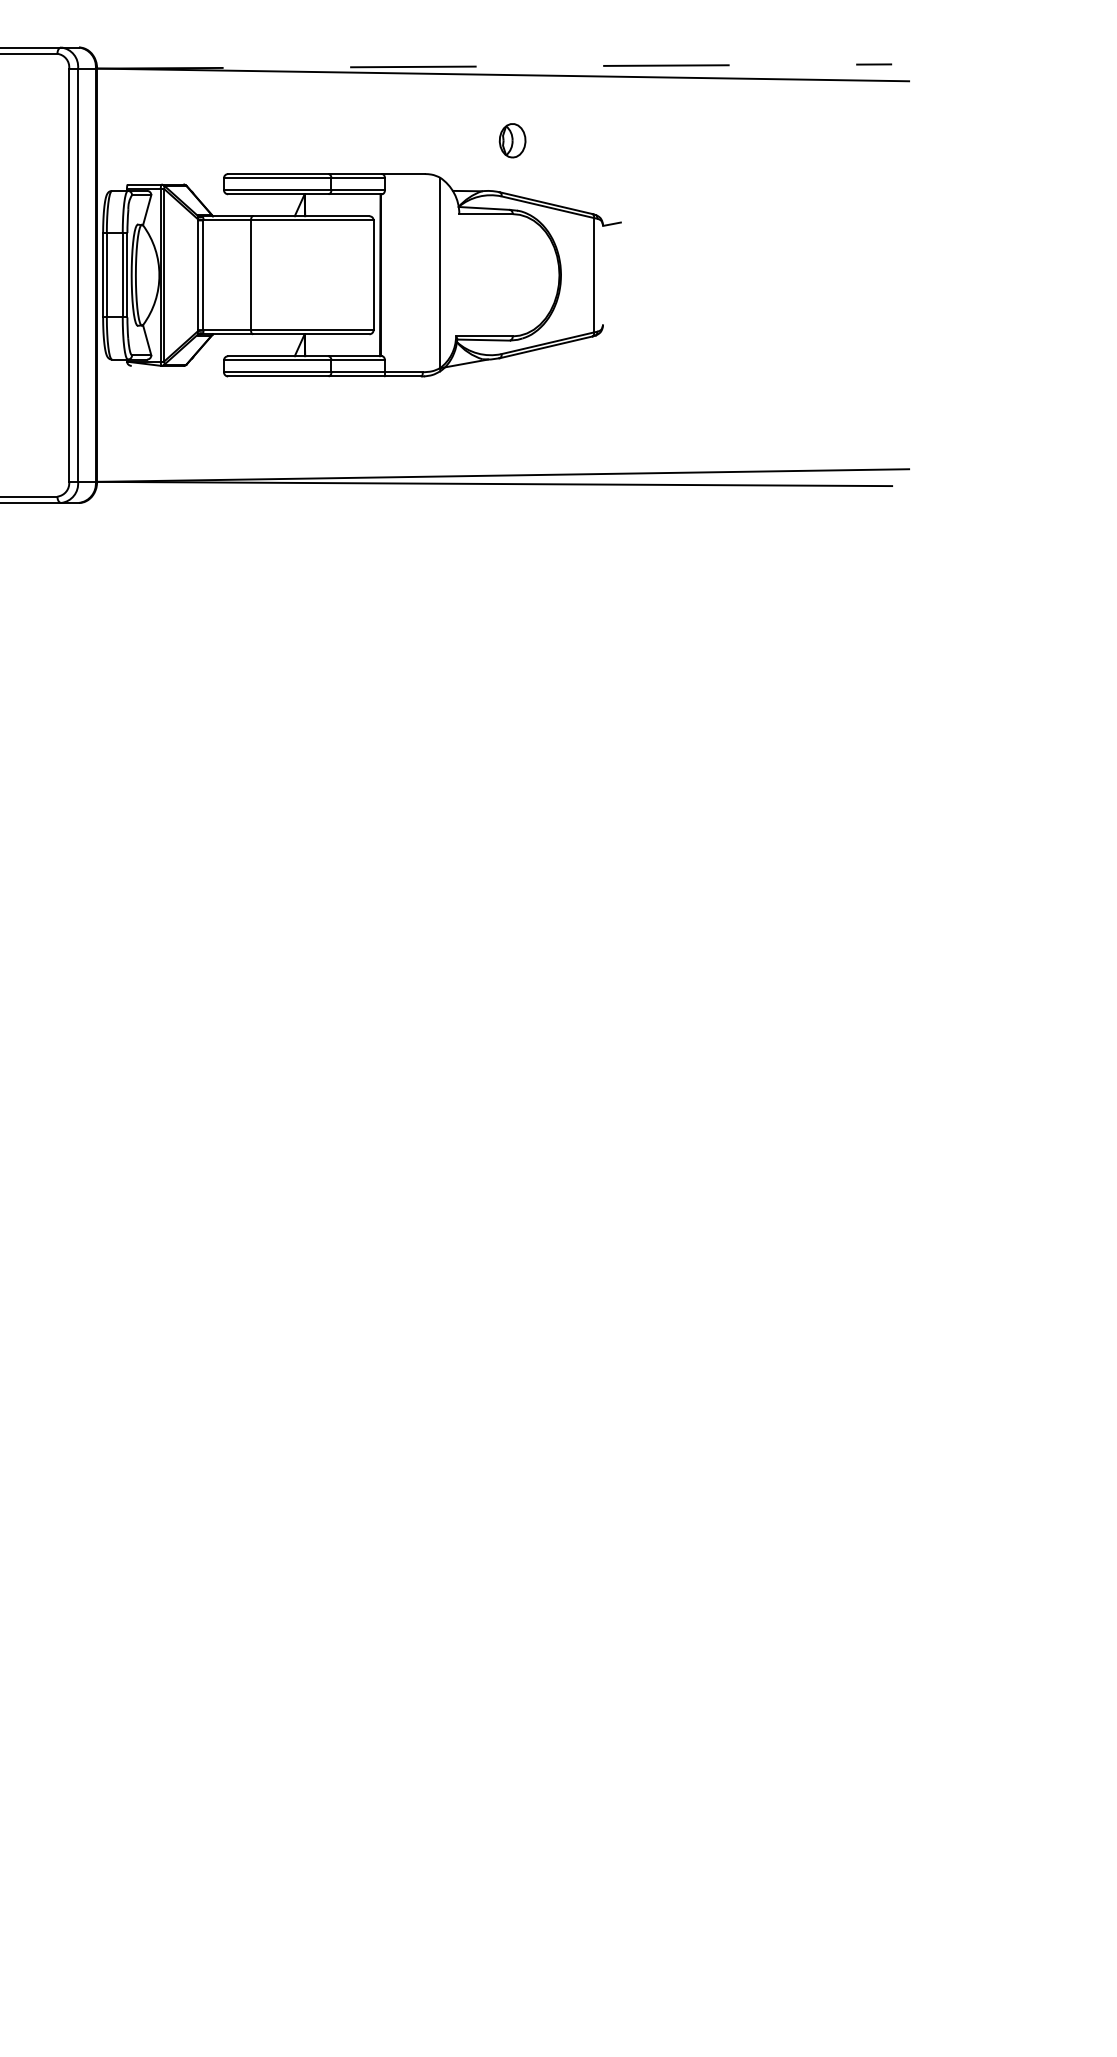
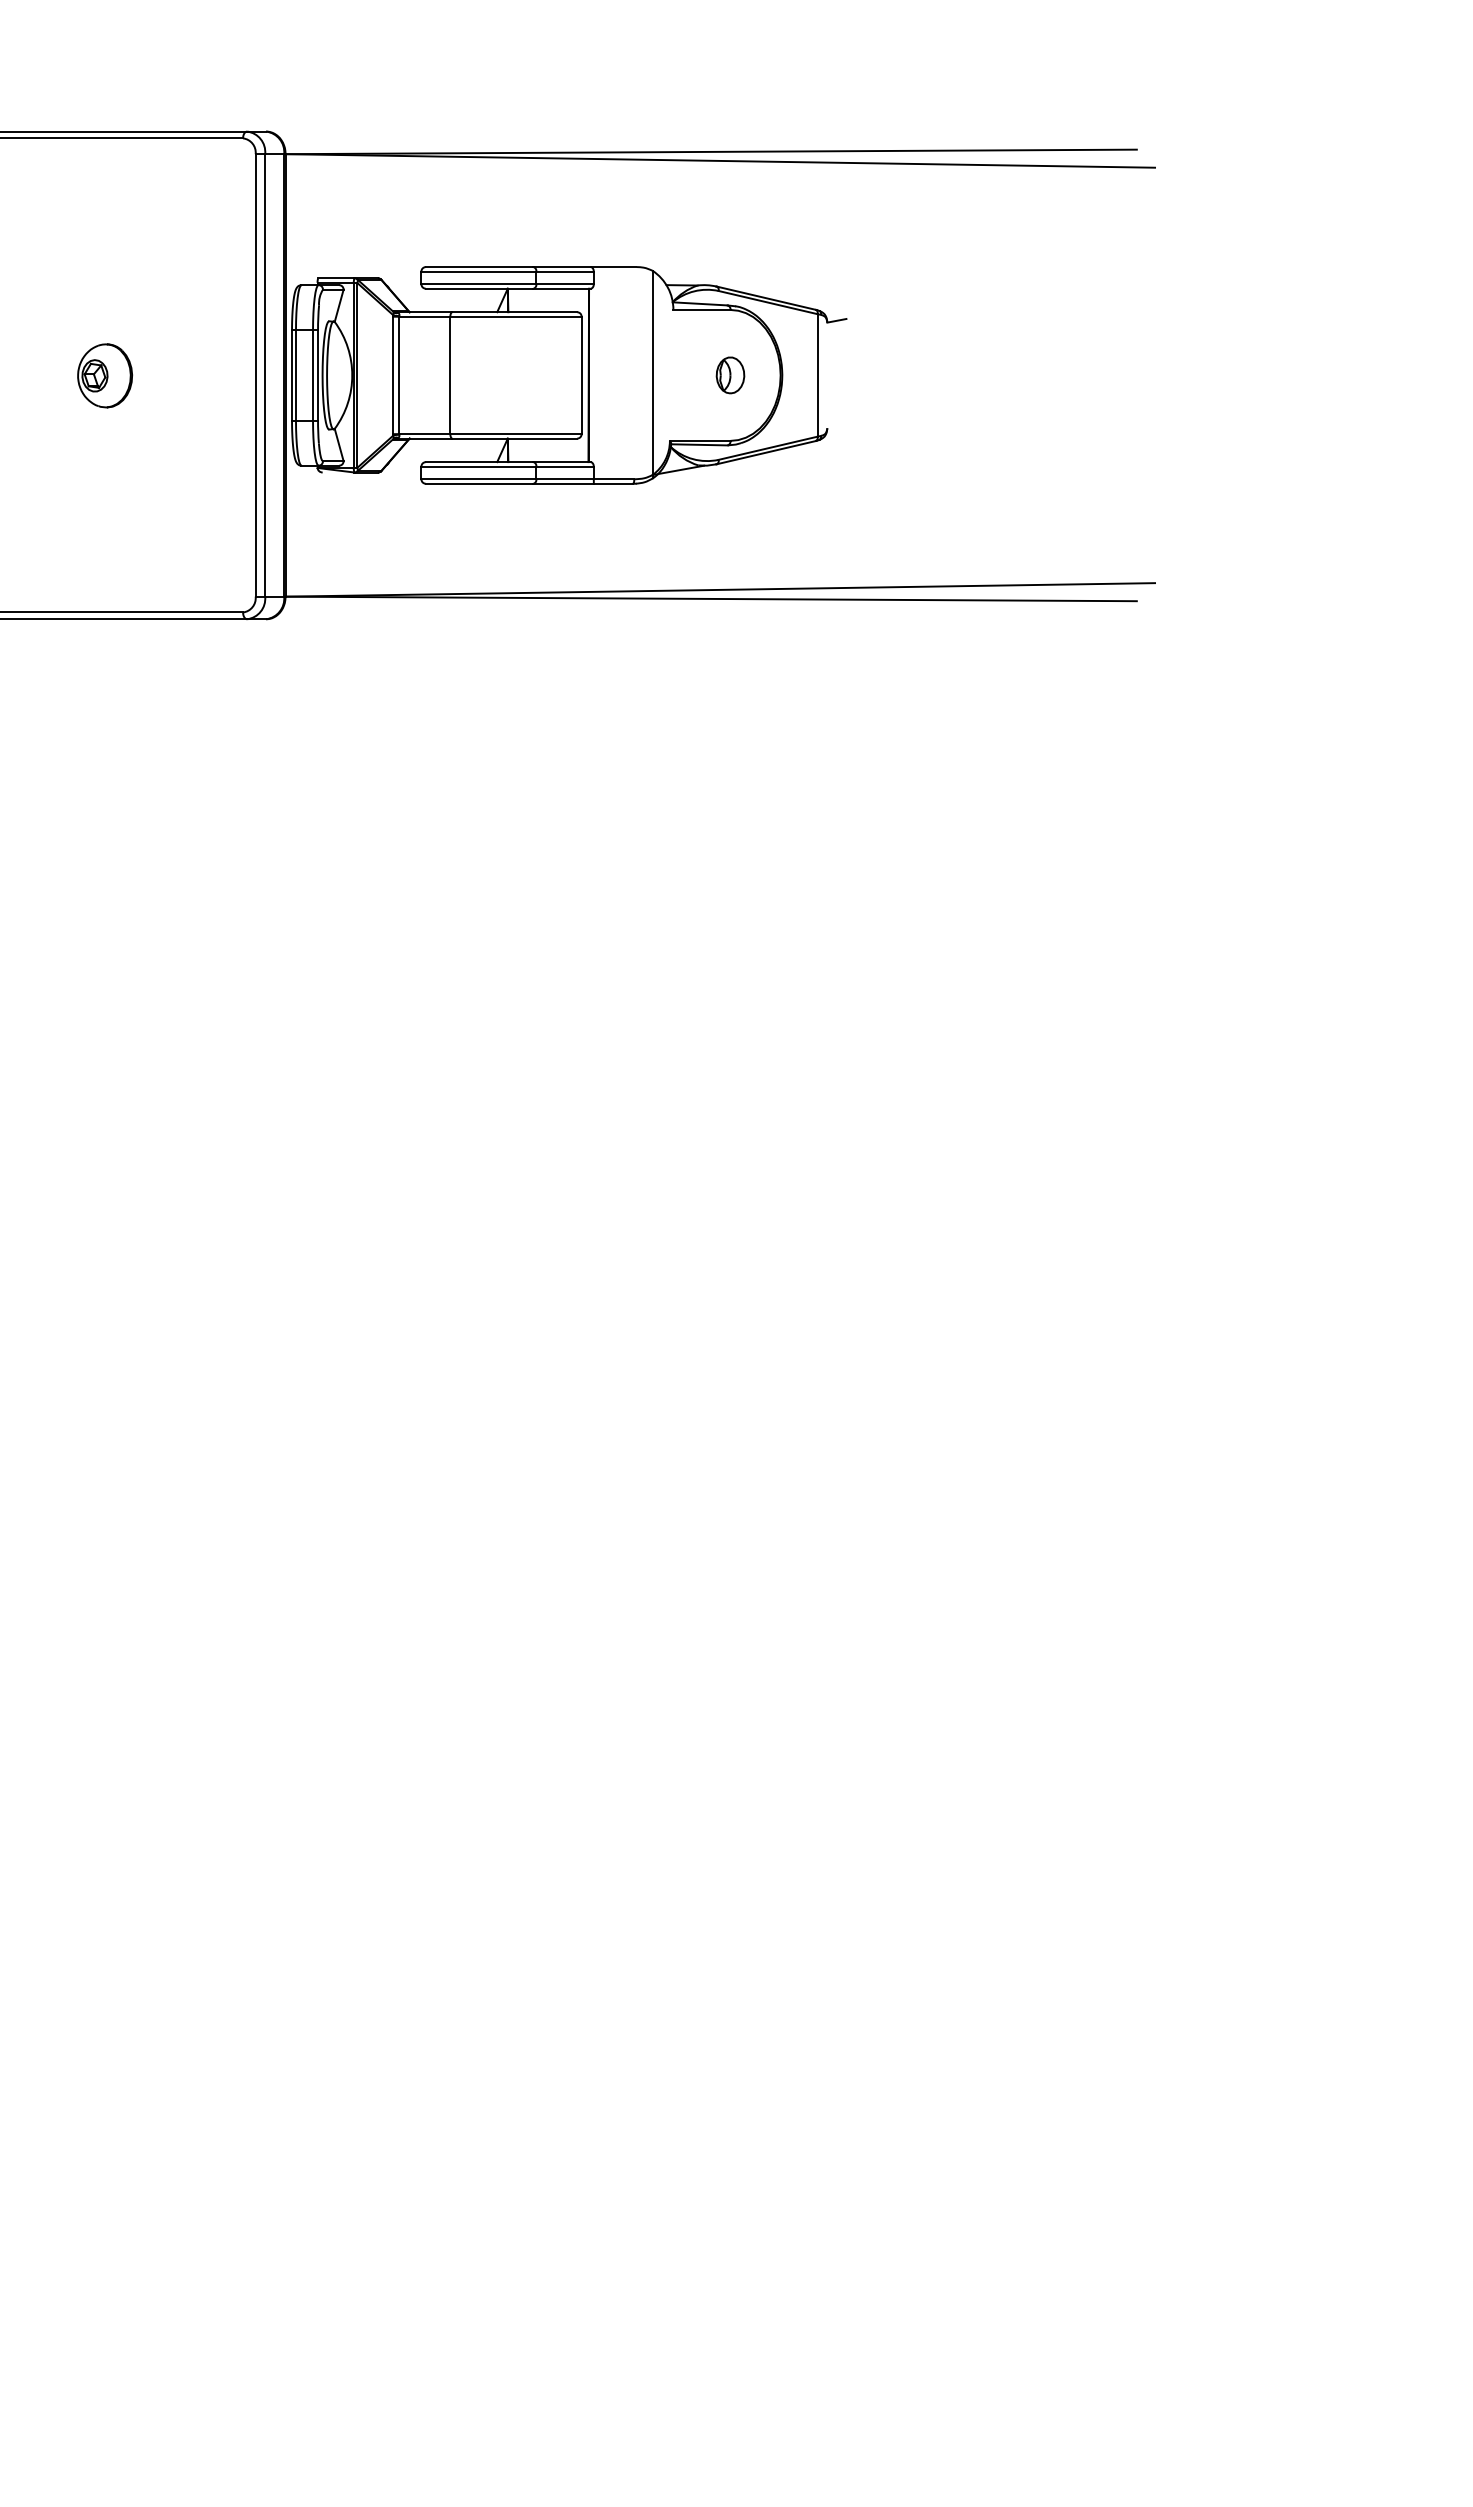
line: (494, 66) -> (711, 151), dashed -> solid
part: (512, 140) -> (730, 375), moved

